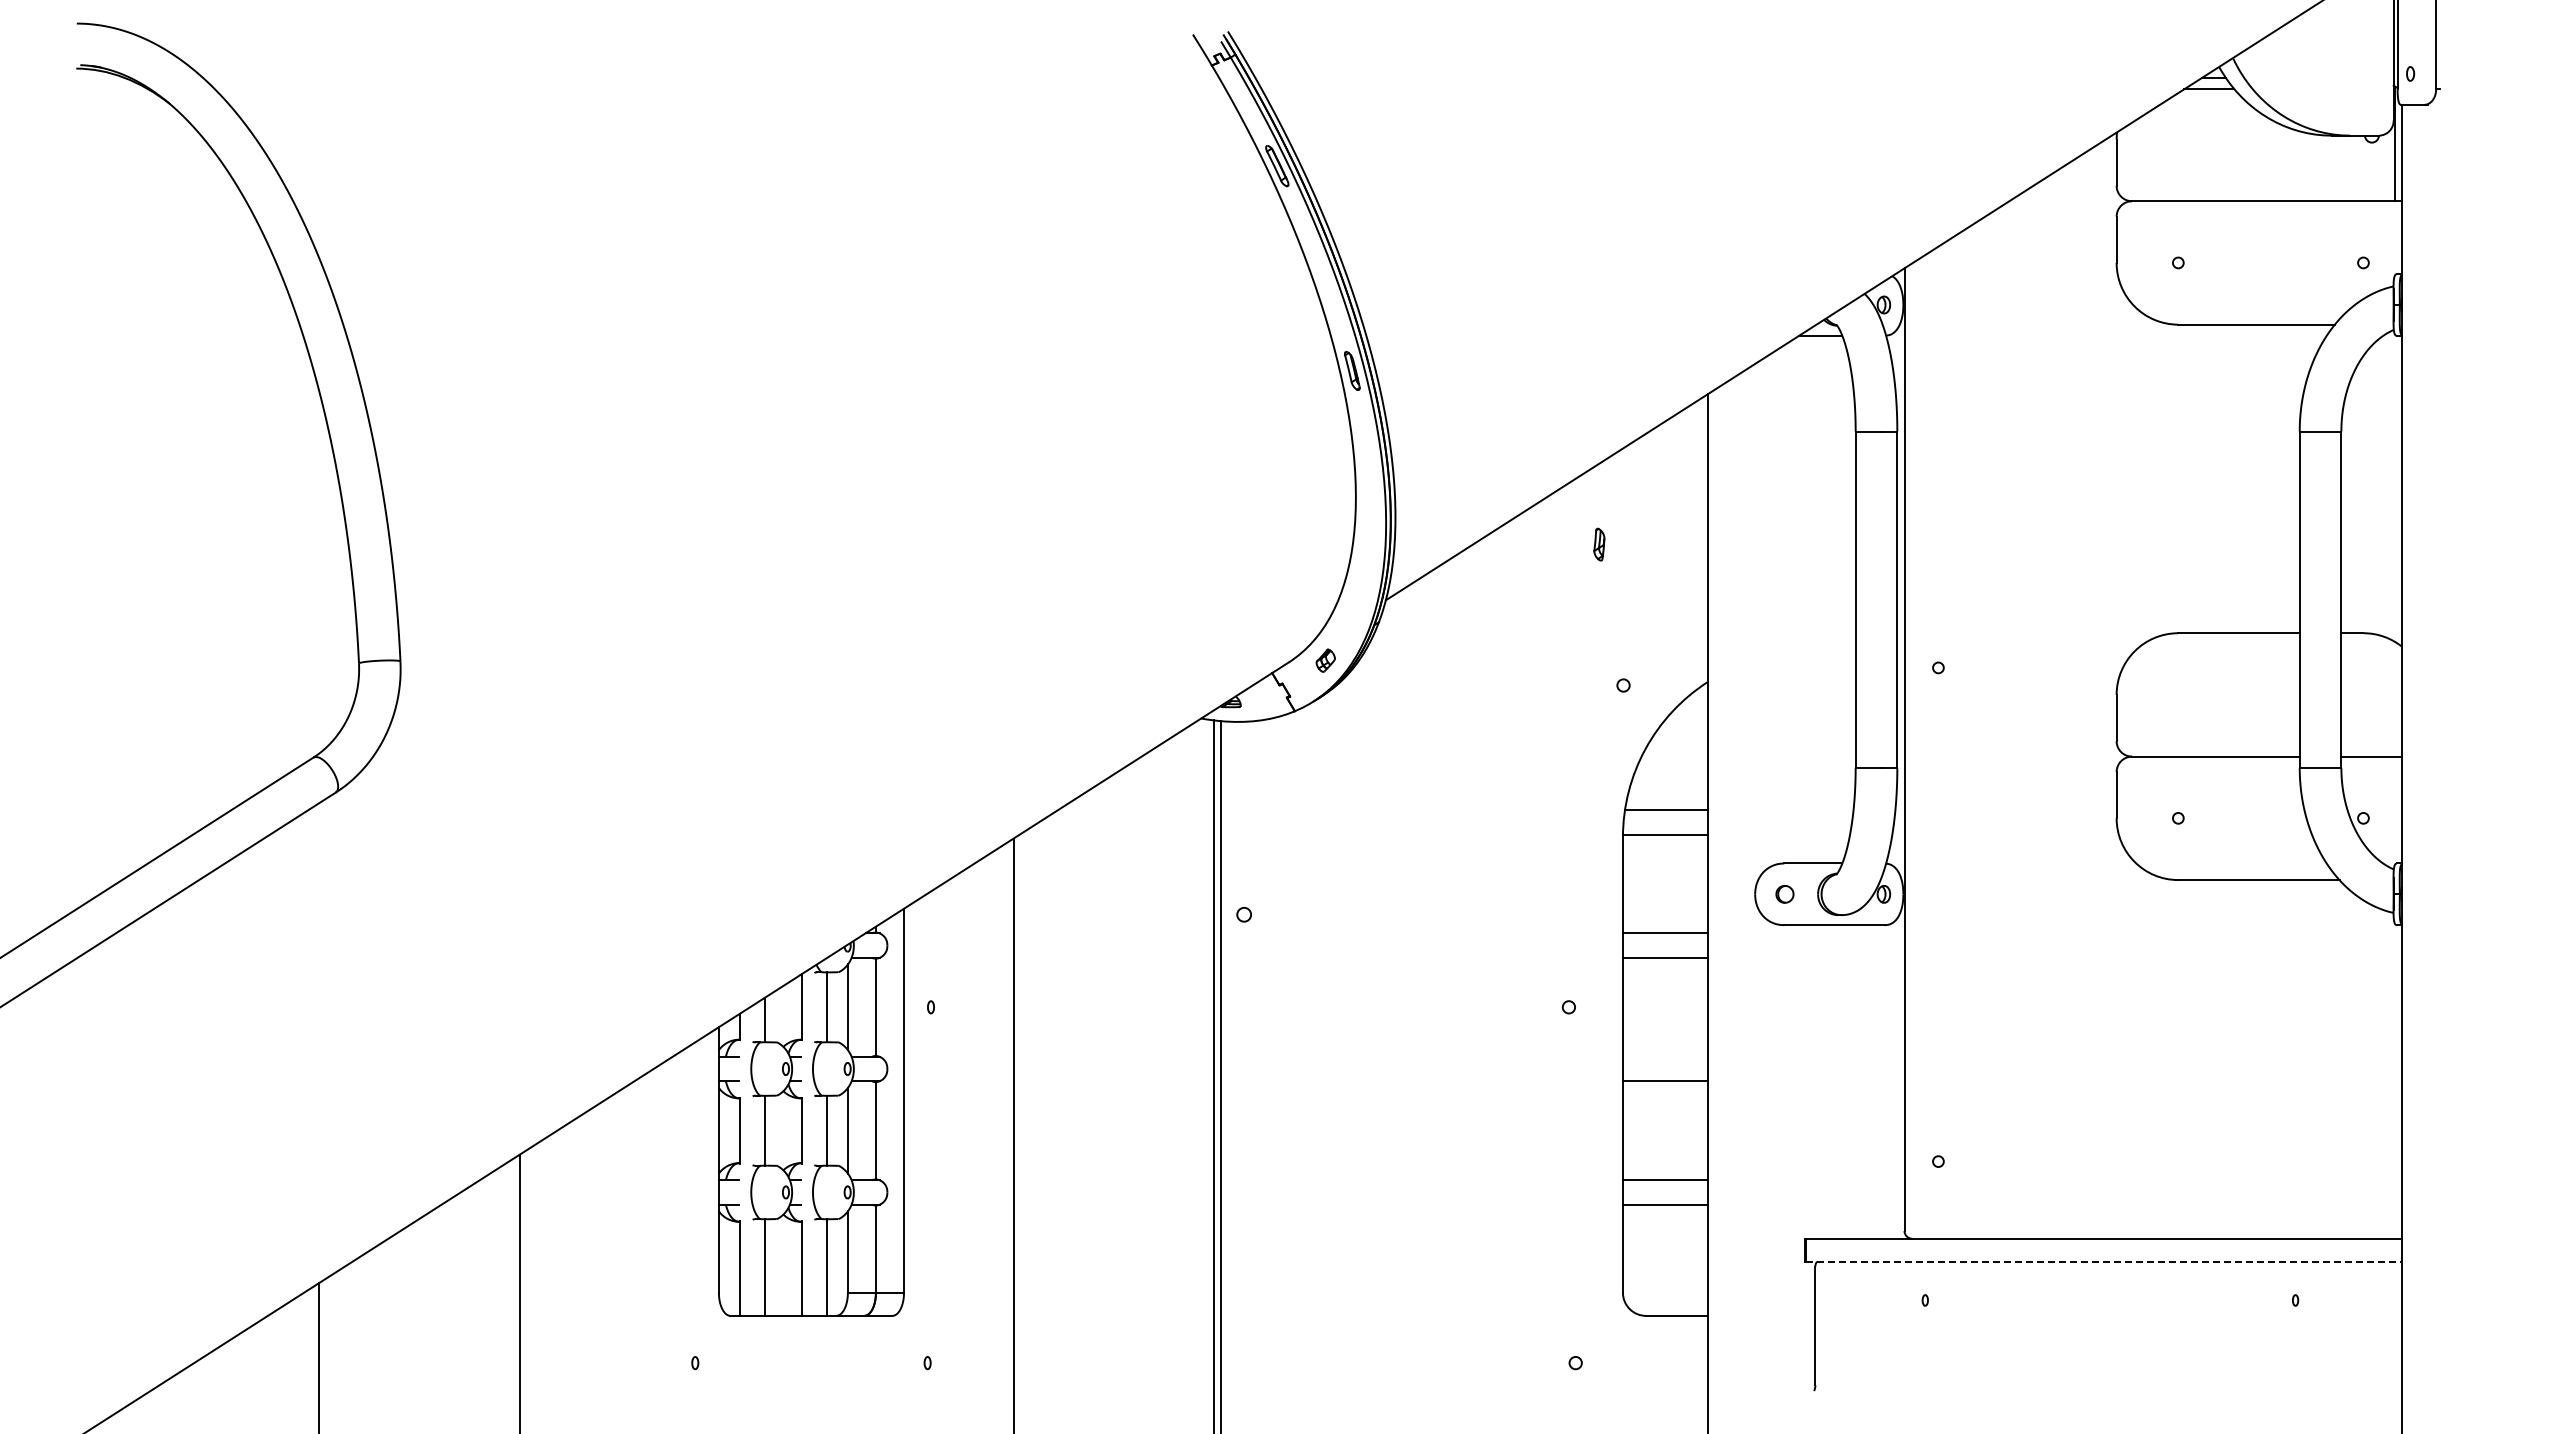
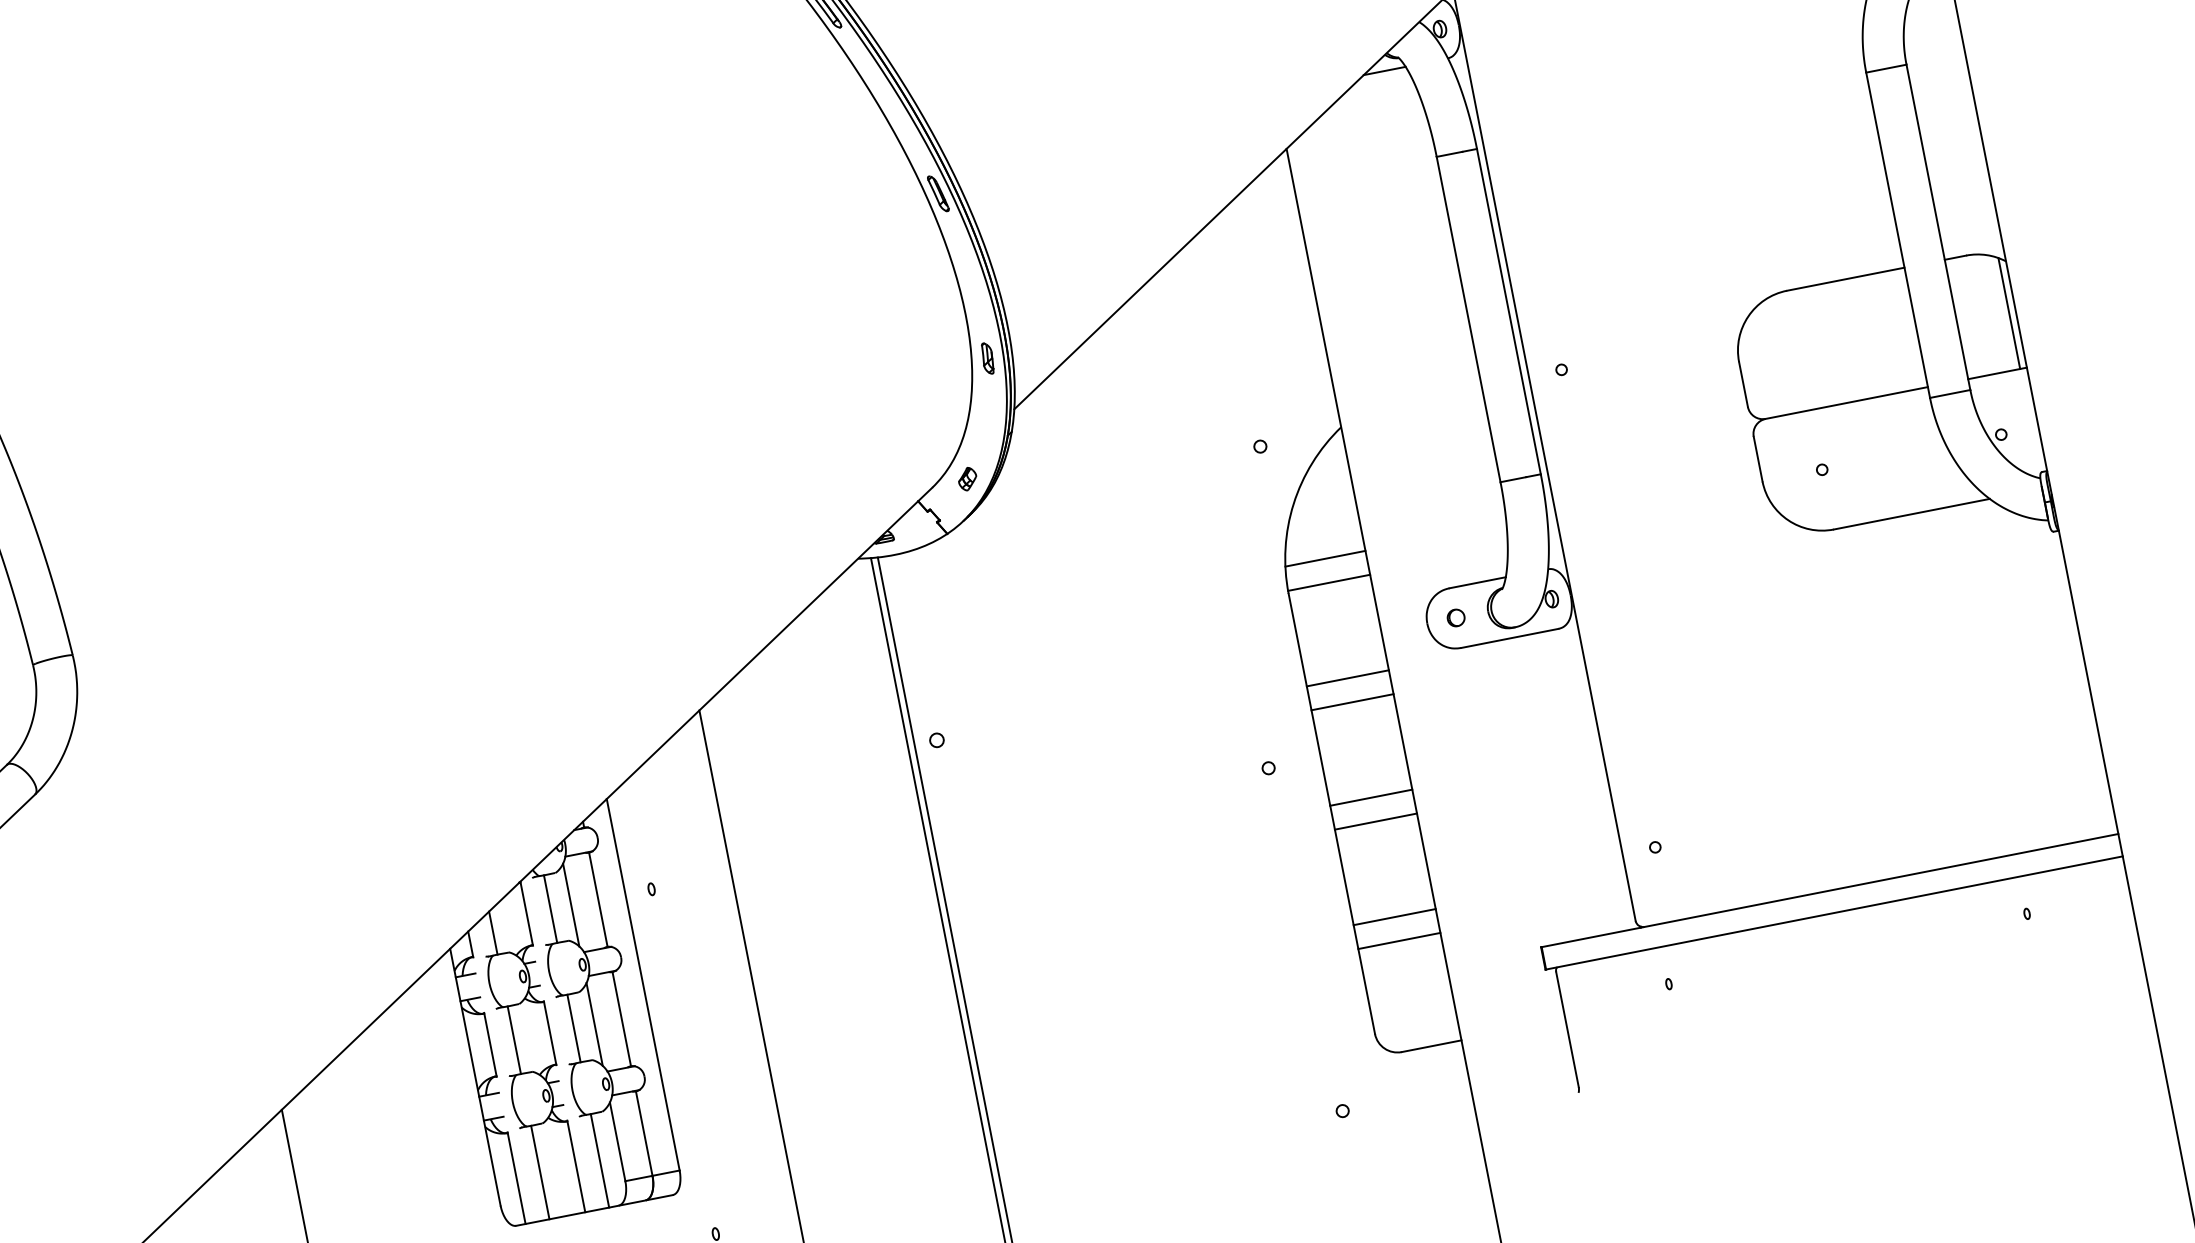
part: (1599, 544) -> (987, 358), moved
line: (2395, 698) -> (2009, 312), added
line: (1664, 1056) -> (1370, 797), added
line: (2104, 1261) -> (1834, 912), dashed -> solid

